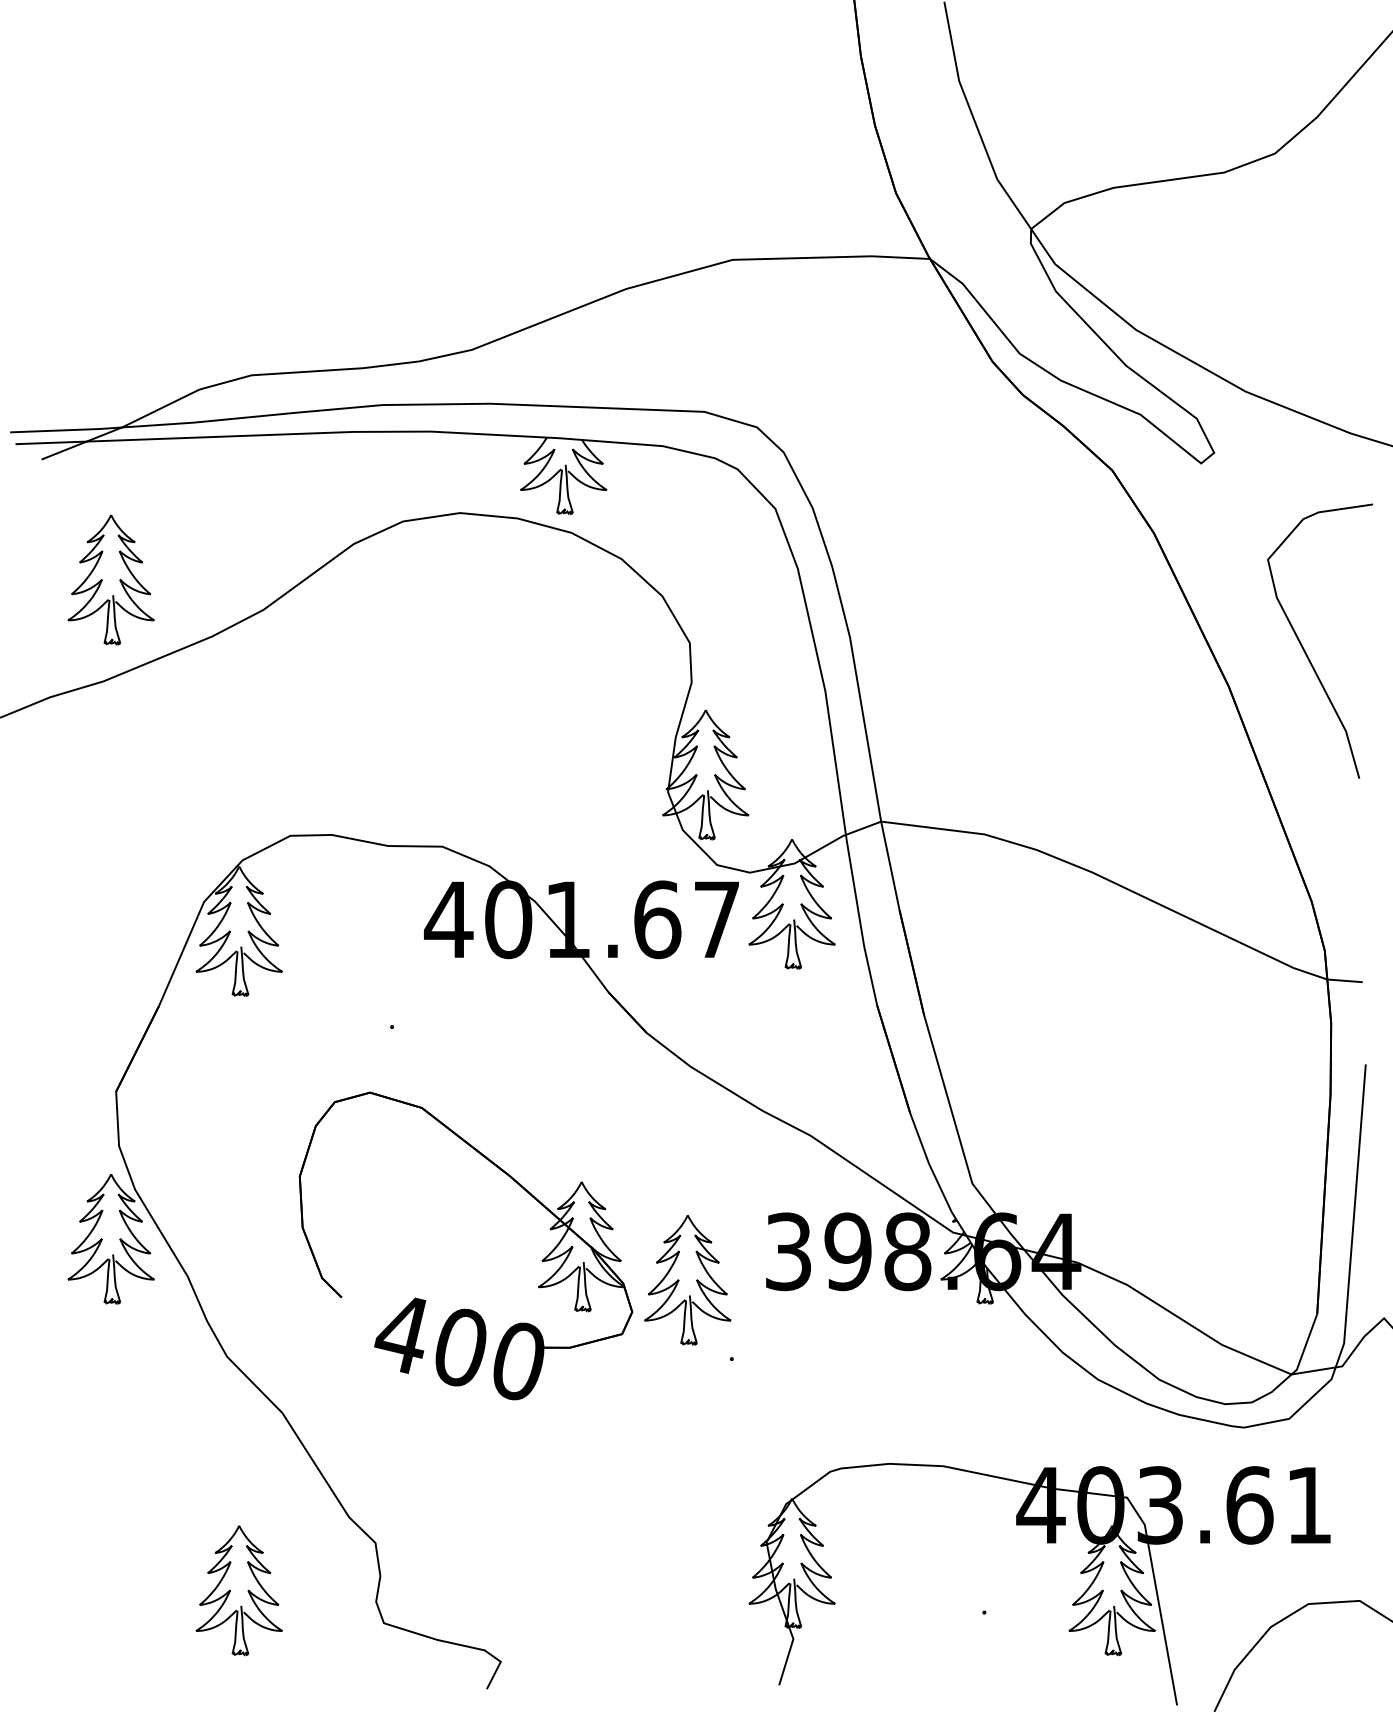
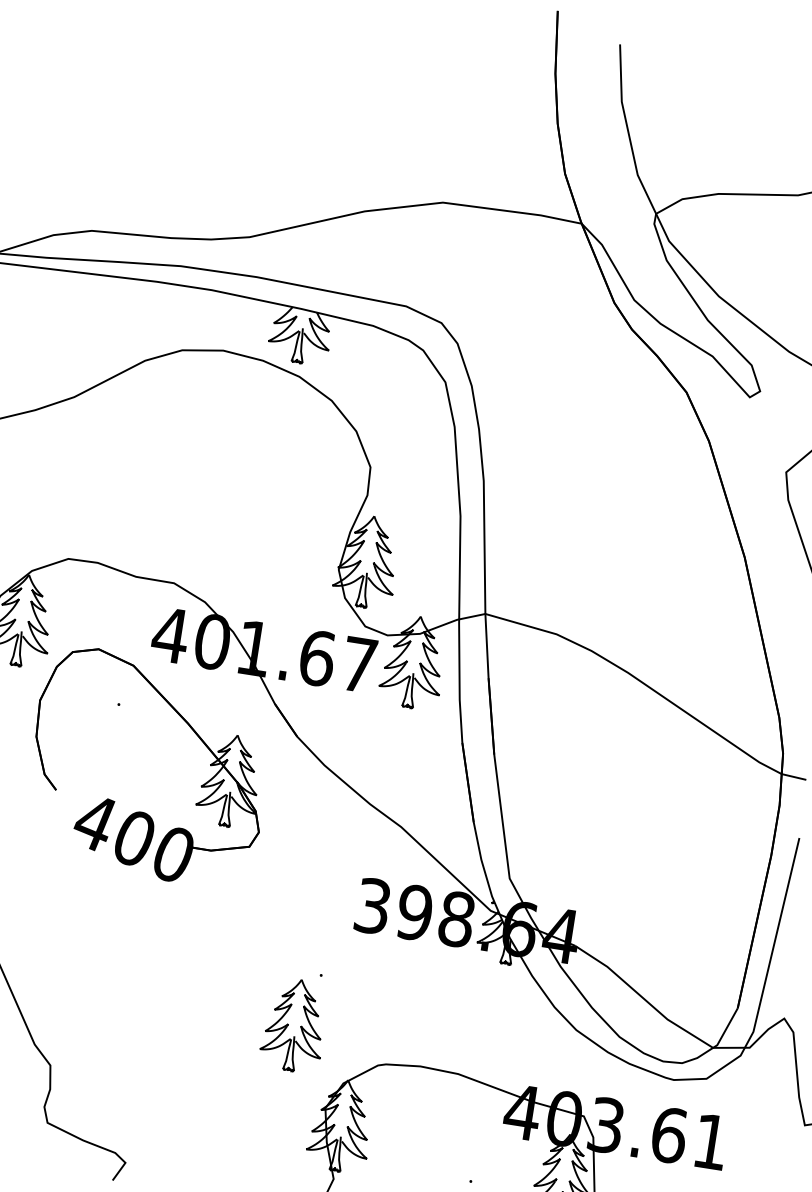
part: (687, 1280) -> (294, 1025), moved
part: (465, 1308) -> (142, 811), moved

